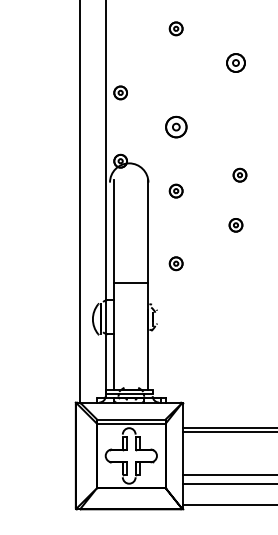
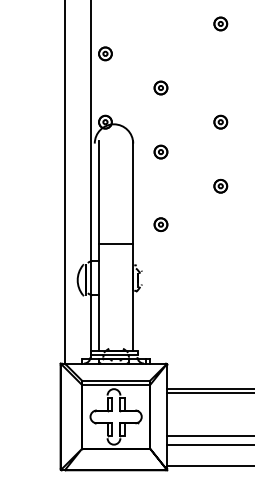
part: (235, 62) -> (220, 23), size x0.71
part: (175, 126) -> (160, 87), size x0.62
part: (239, 174) -> (220, 121), moved

